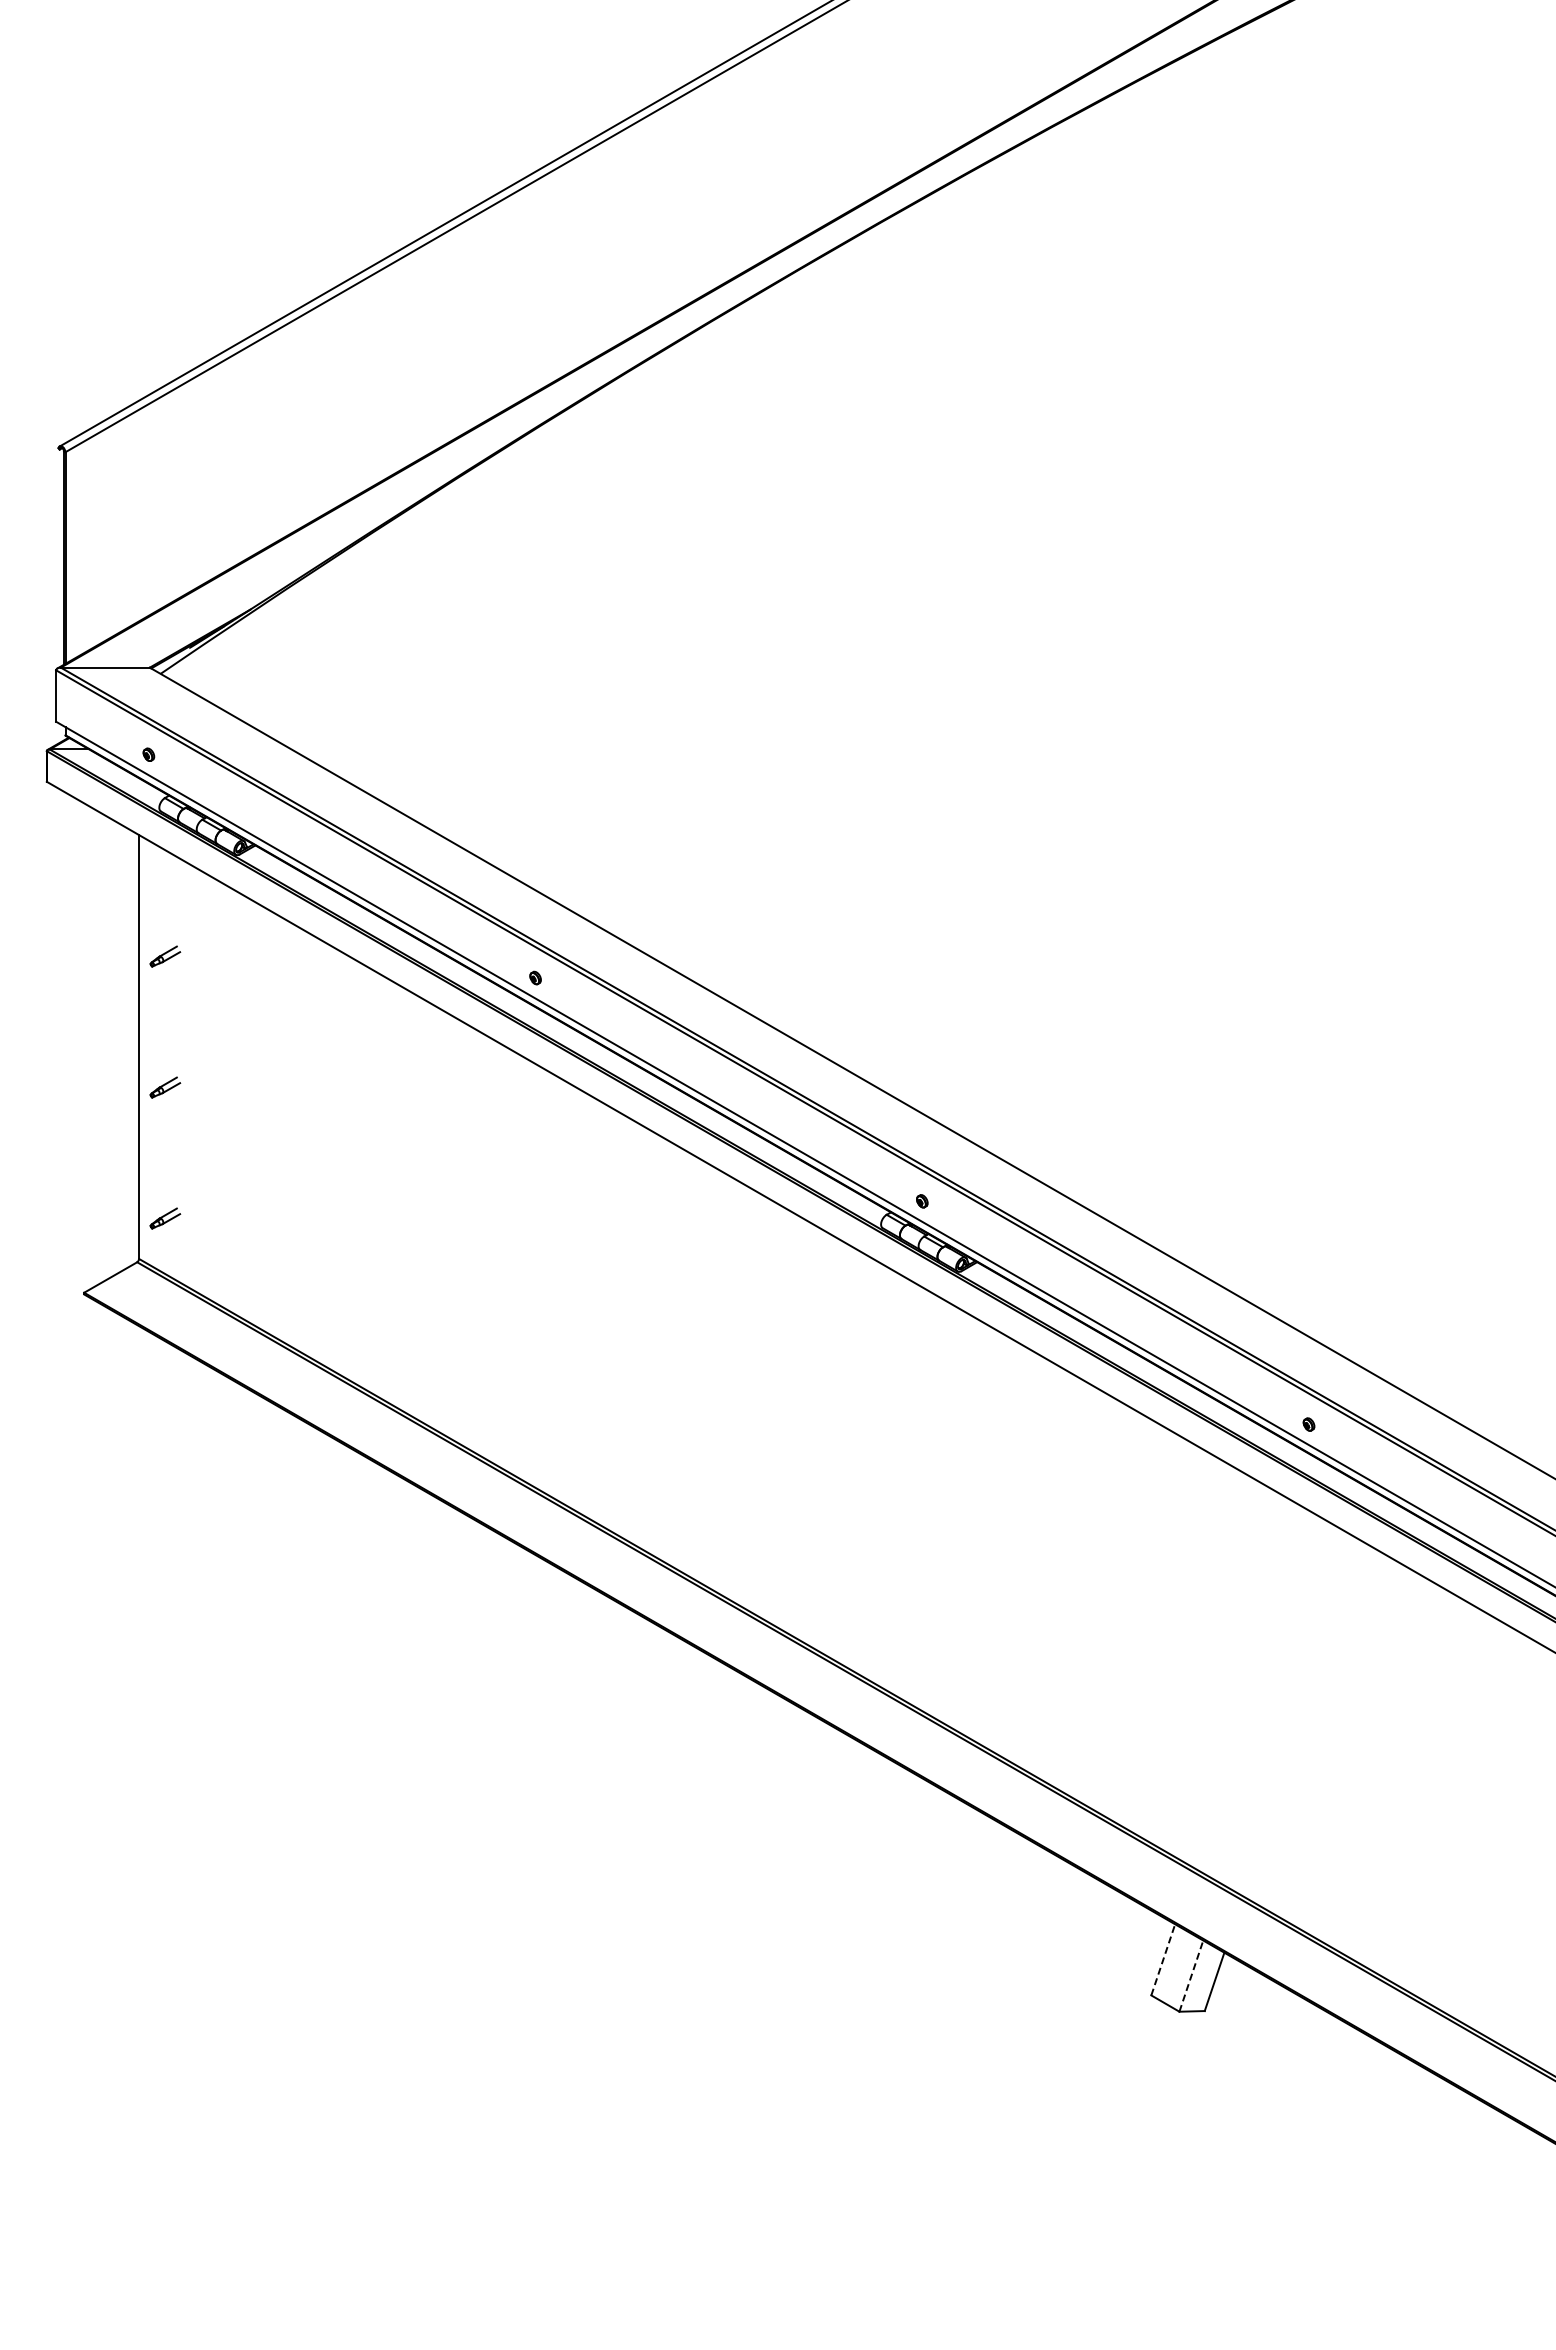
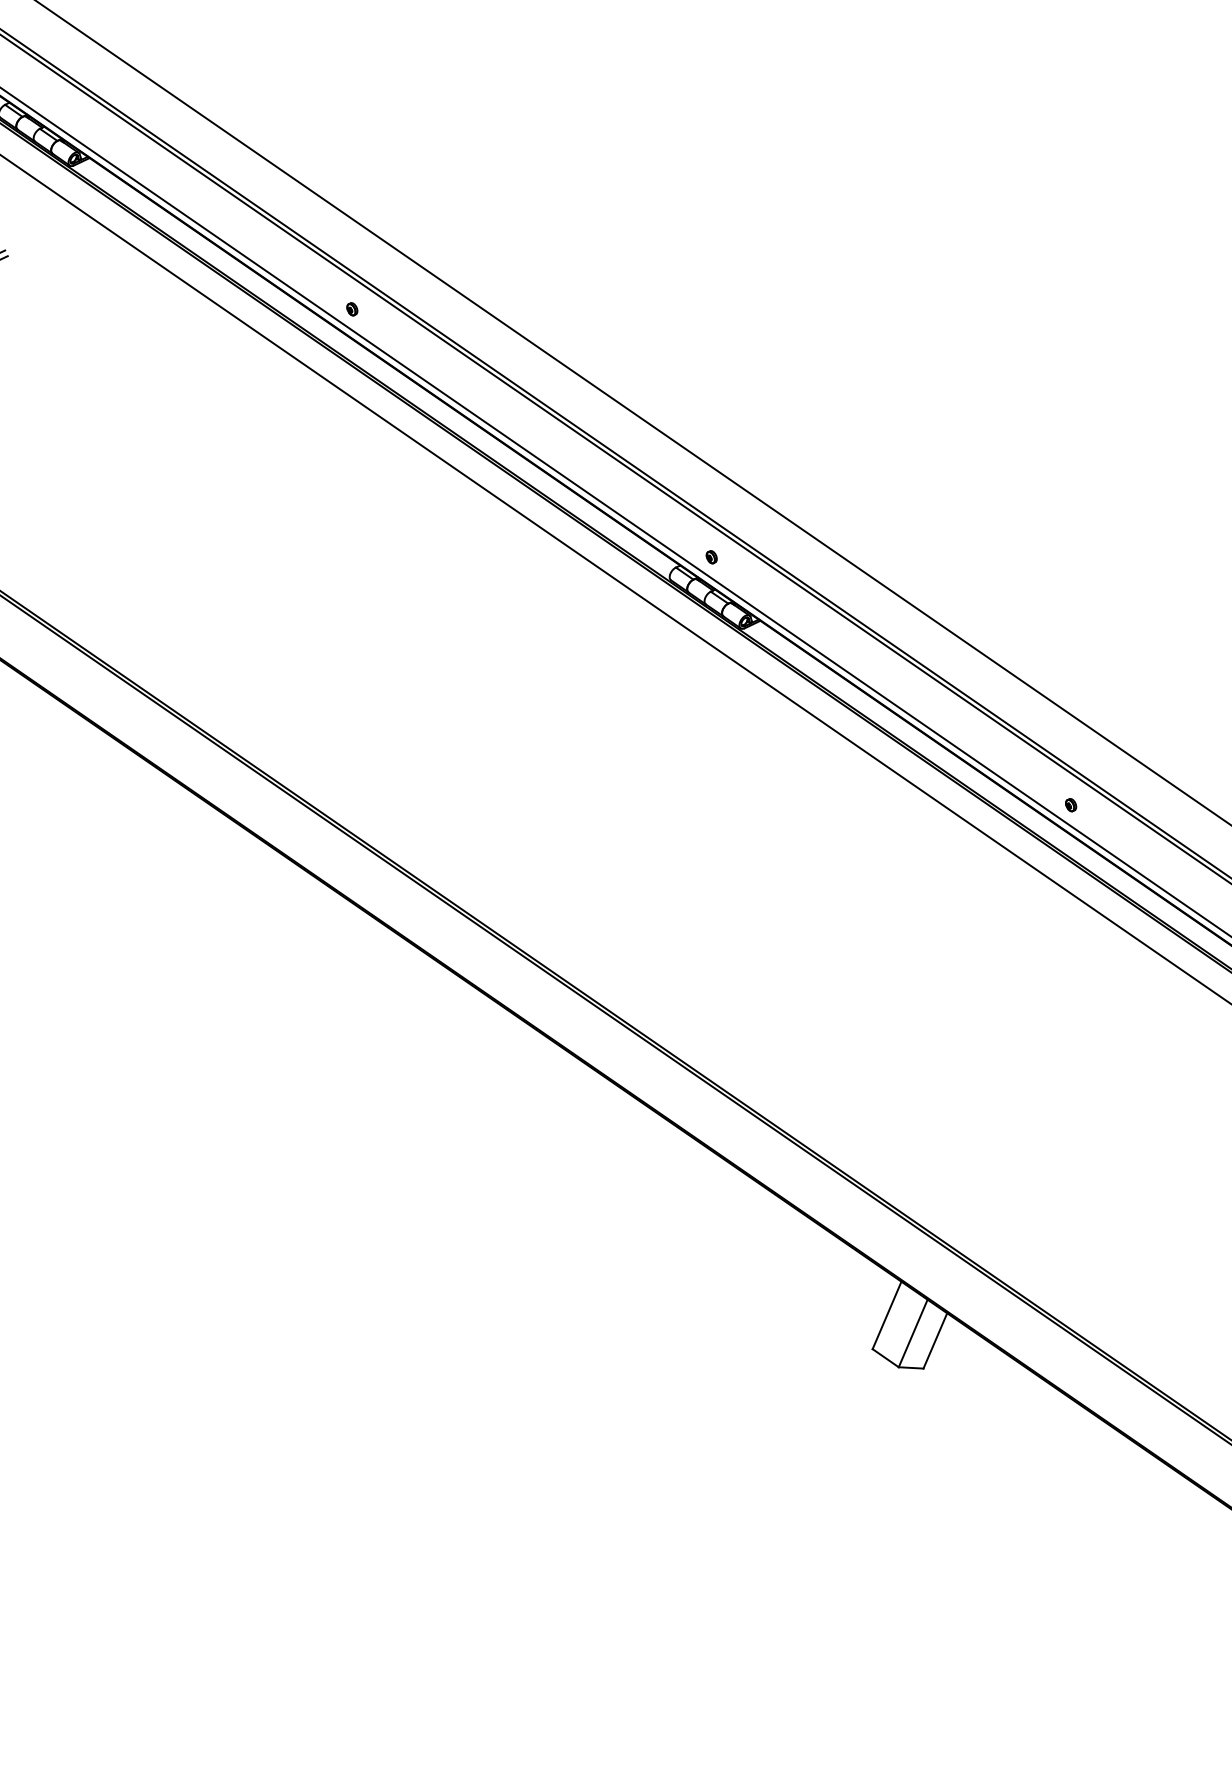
line: (1163, 1959) -> (887, 1315), dashed -> solid
line: (1191, 1976) -> (913, 1333), dashed -> solid

